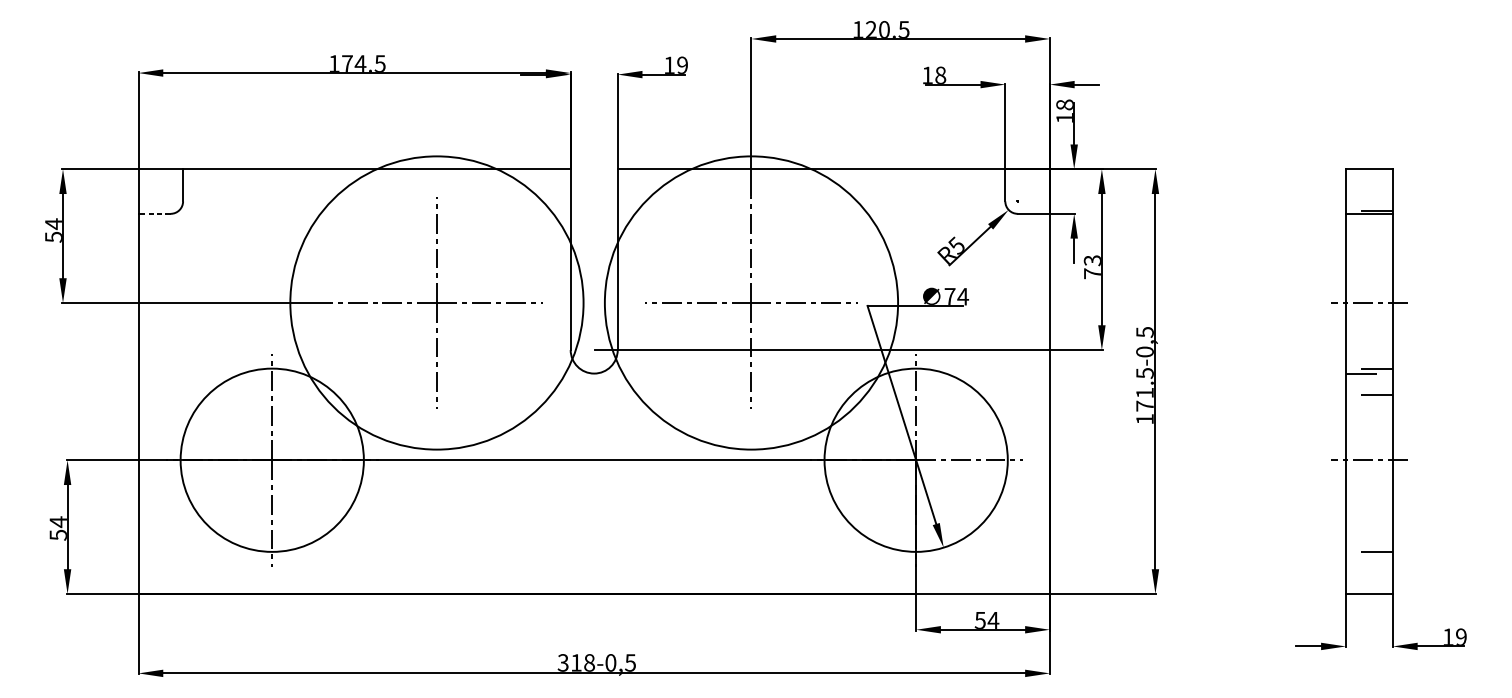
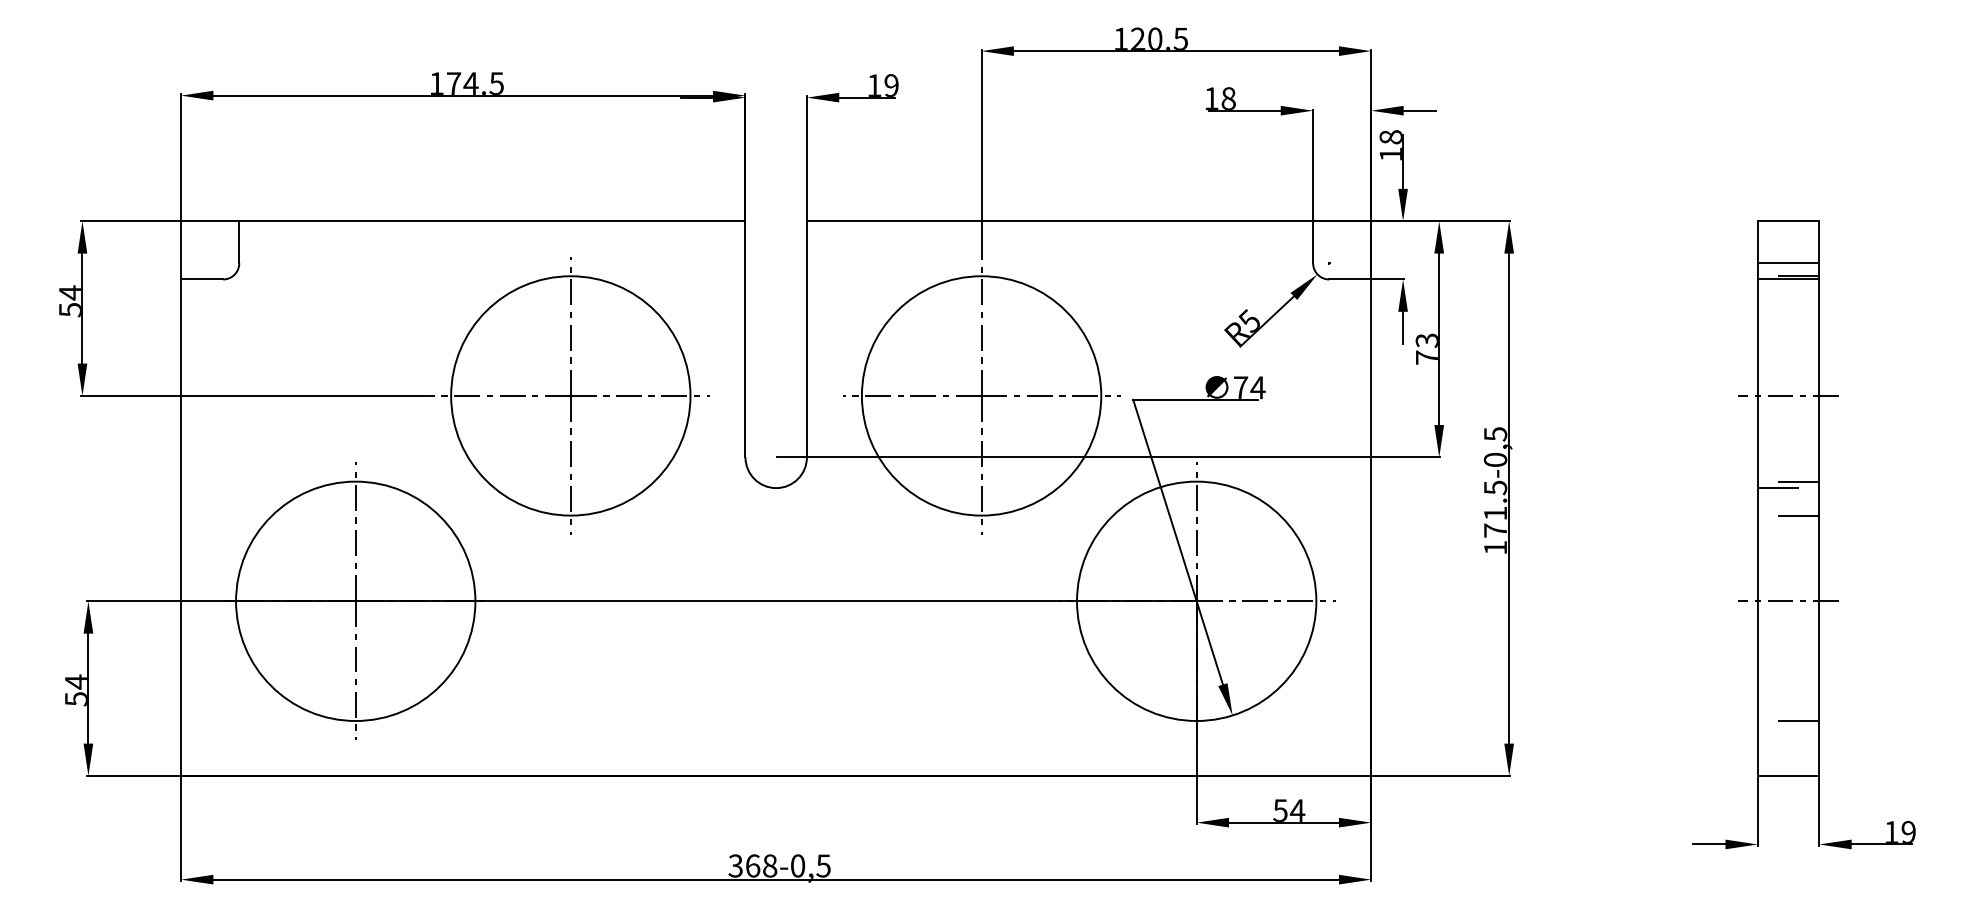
line: (1369, 201) -> (1788, 263), added
line: (154, 213) -> (201, 279), dashed -> solid
circle: (436, 302) -> (570, 395), size x0.62
circle: (751, 302) -> (981, 395), size x0.62
text: (576, 662) -> (753, 865), 318-0,5 -> 368-0,5

